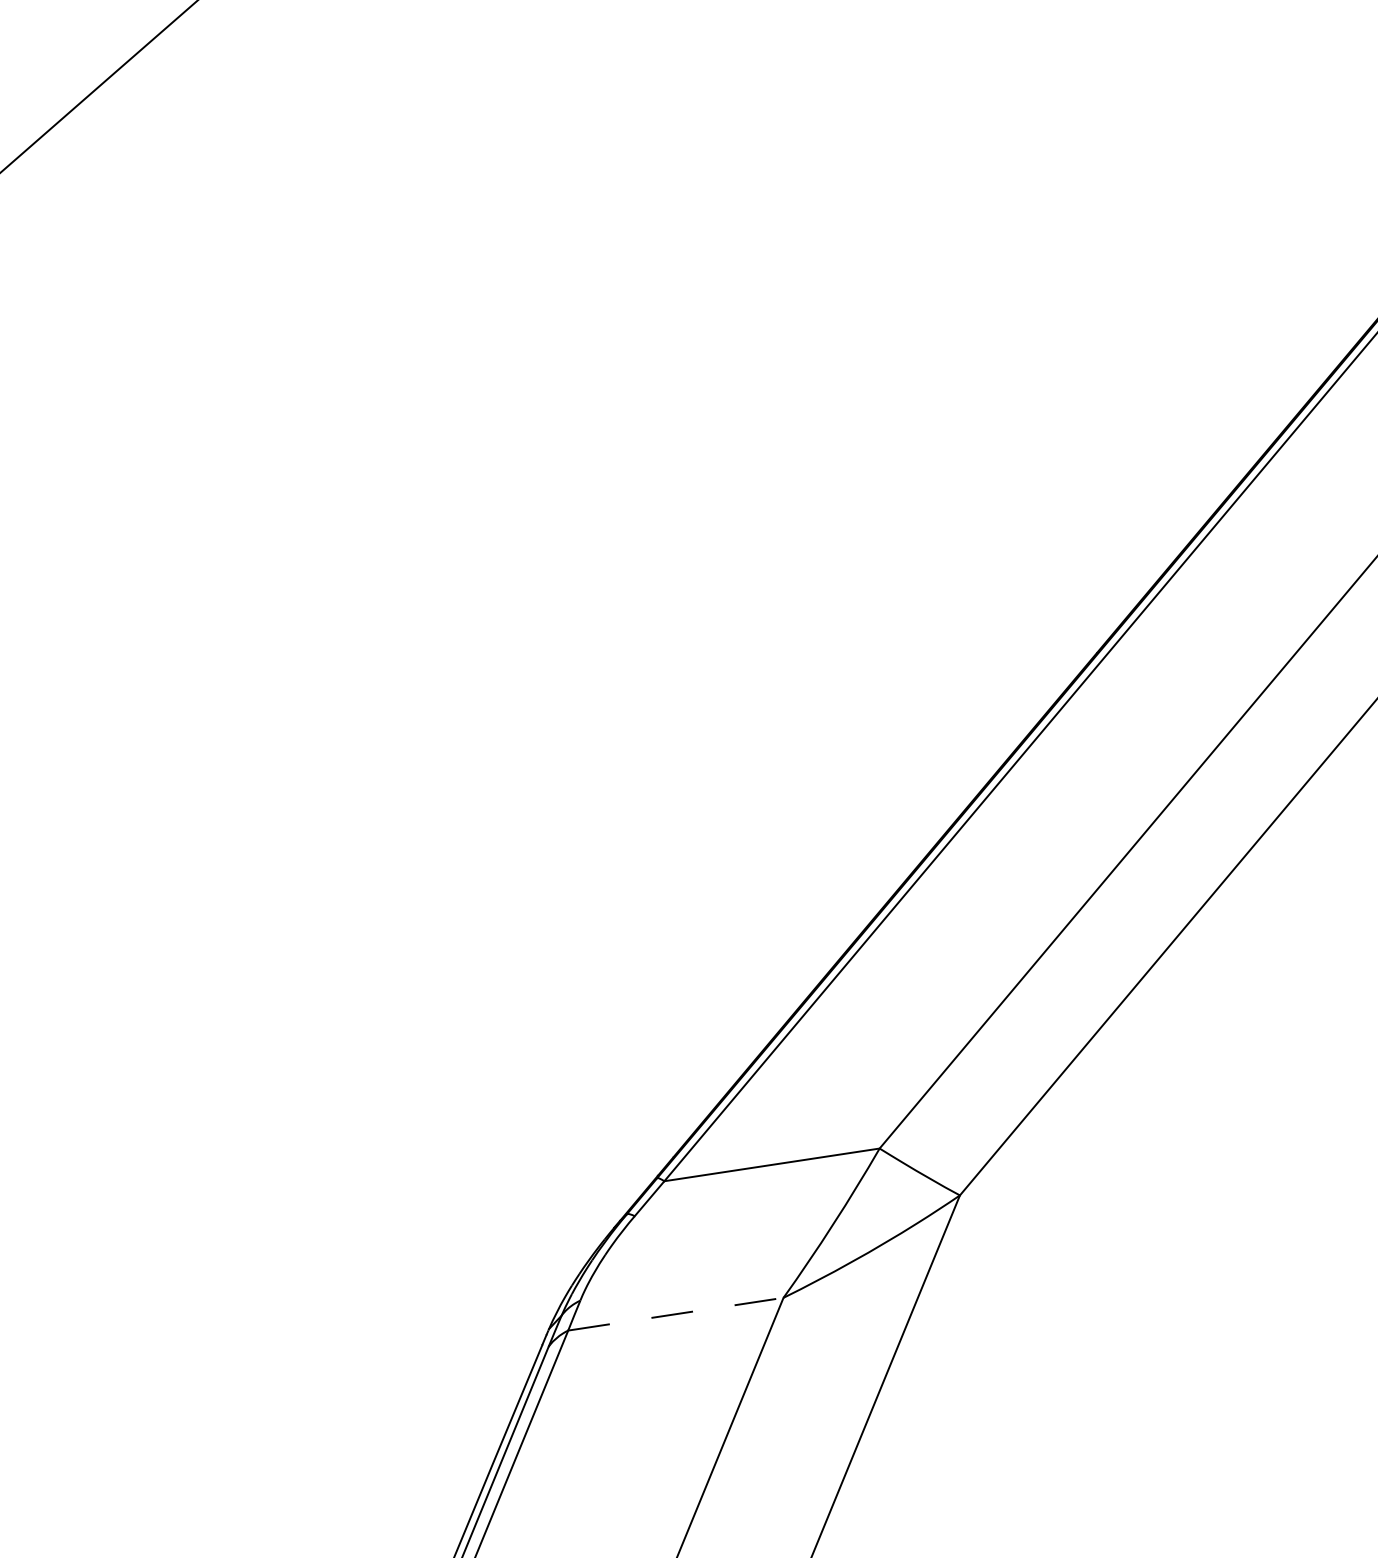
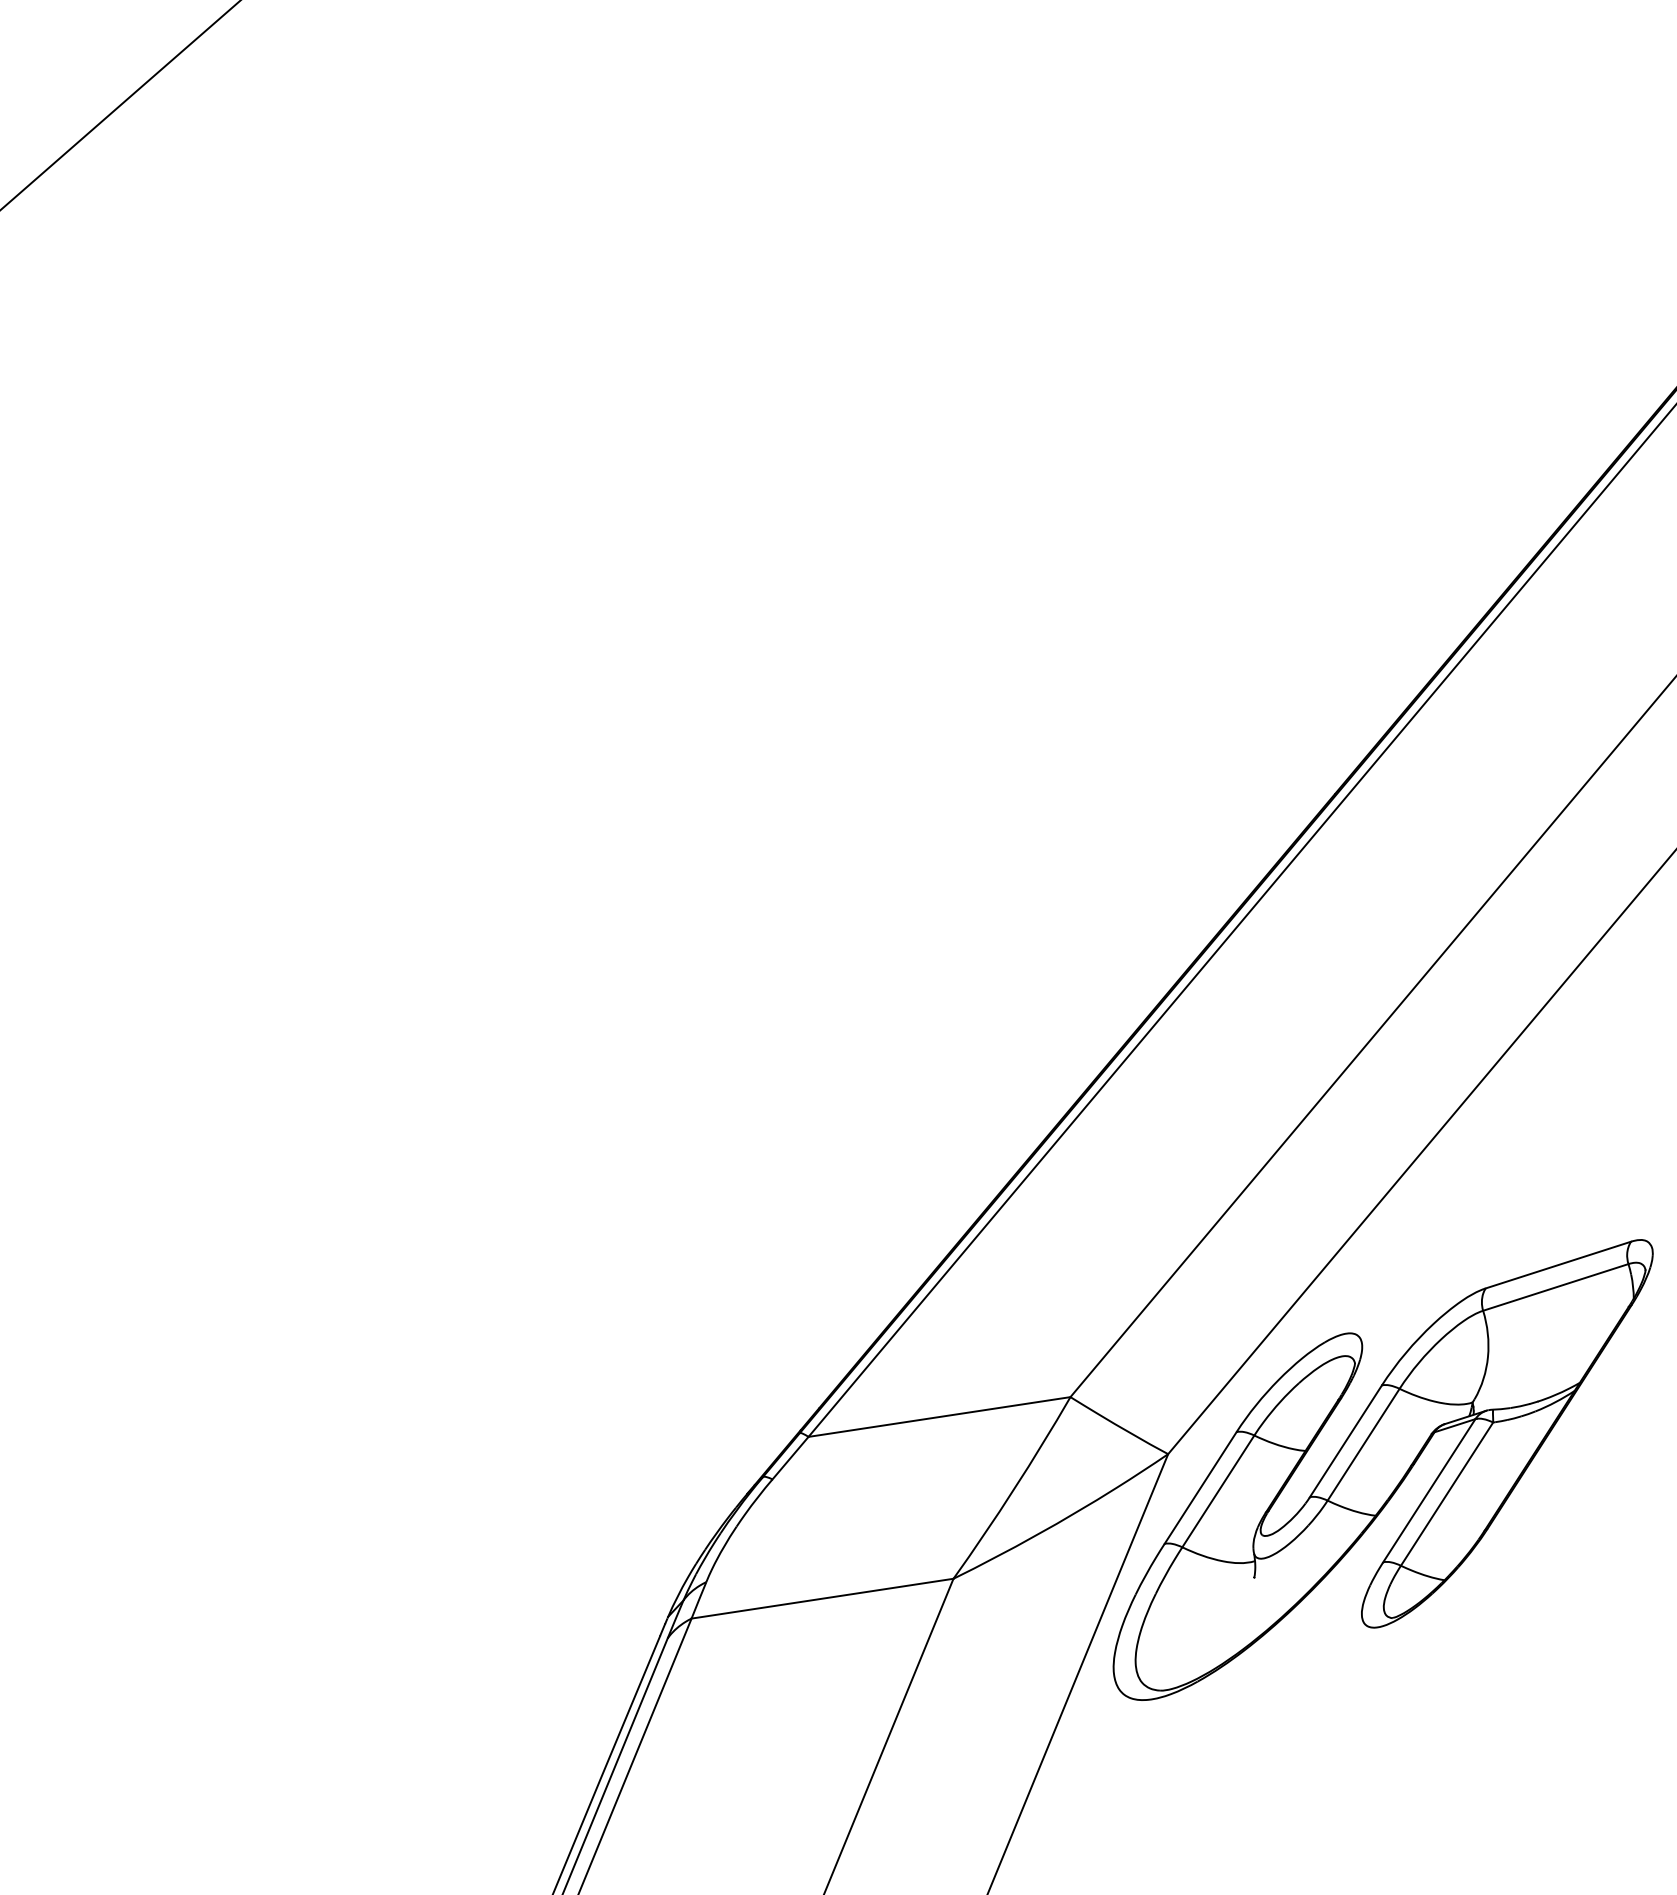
part: (1136, 1208) -> (1382, 1469), added
line: (676, 1314) -> (823, 1598), dashed -> solid

